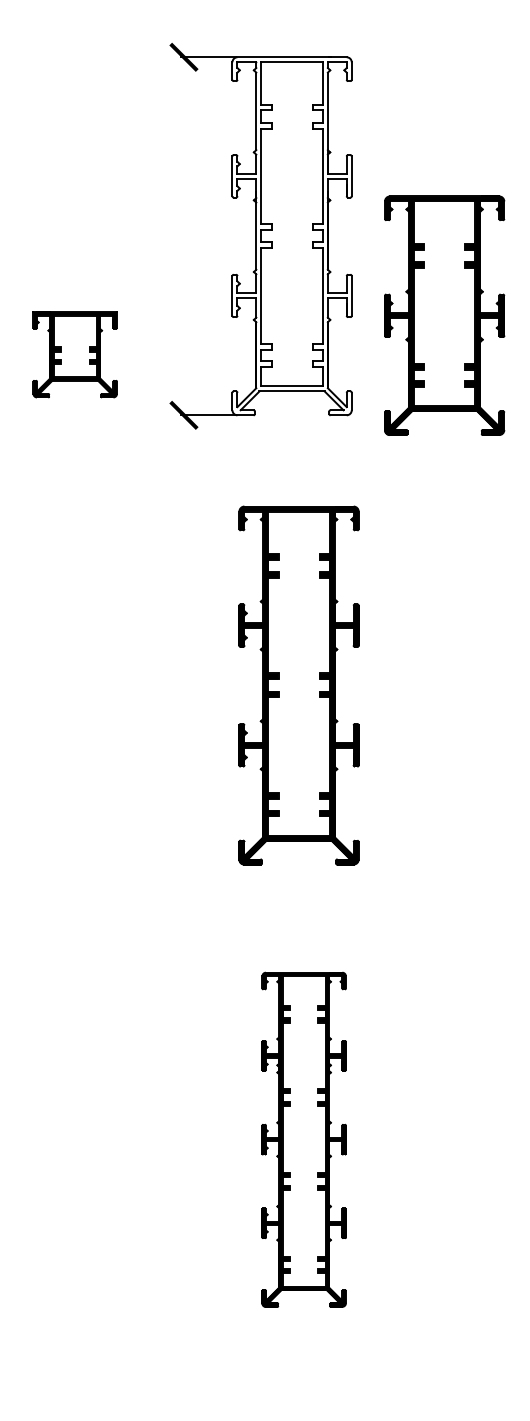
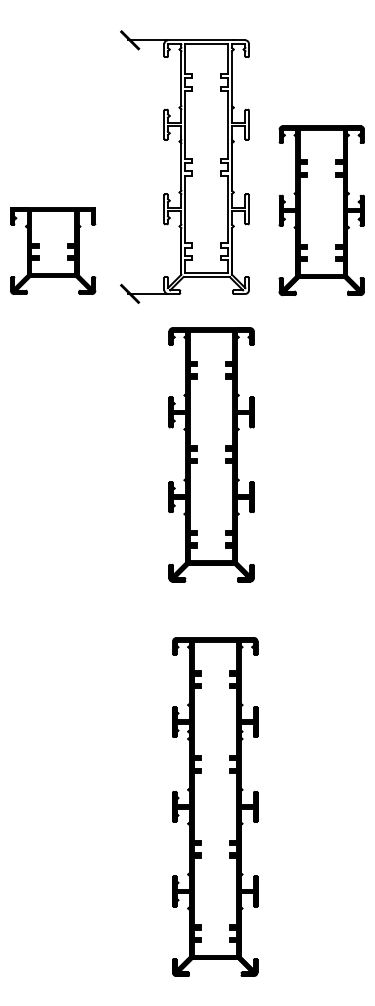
part: (444, 315) -> (321, 210), moved
part: (74, 354) -> (52, 250), size x1.43
part: (298, 685) -> (211, 454), moved
part: (303, 1139) -> (214, 806), size x1.43

